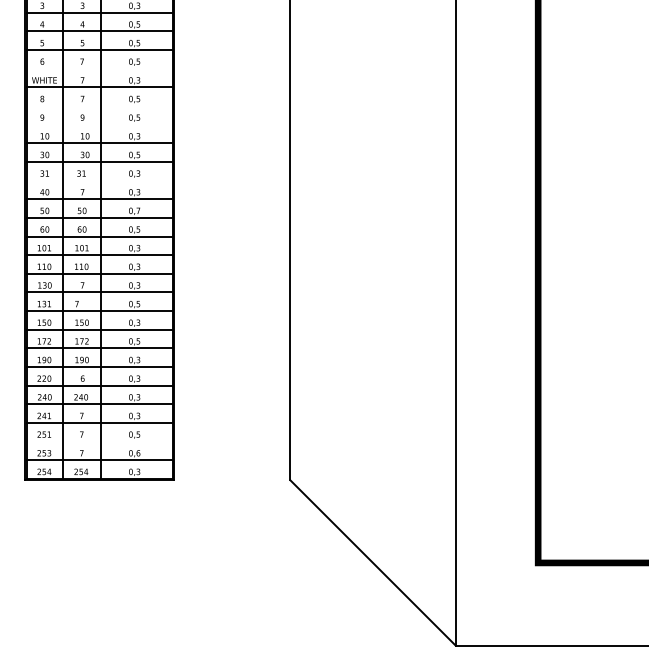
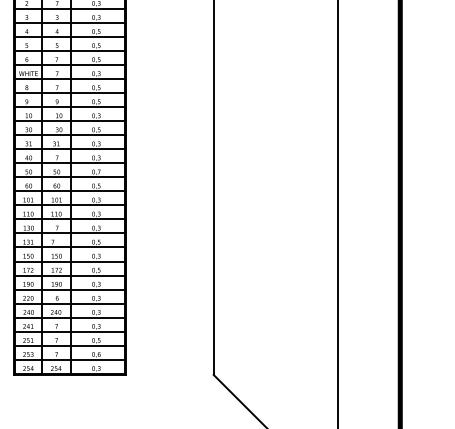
line: (99, 68) -> (69, 64), added
line: (99, 106) -> (69, 93), added
line: (99, 124) -> (69, 106), added
line: (99, 180) -> (69, 149), added
line: (99, 441) -> (69, 345), added

